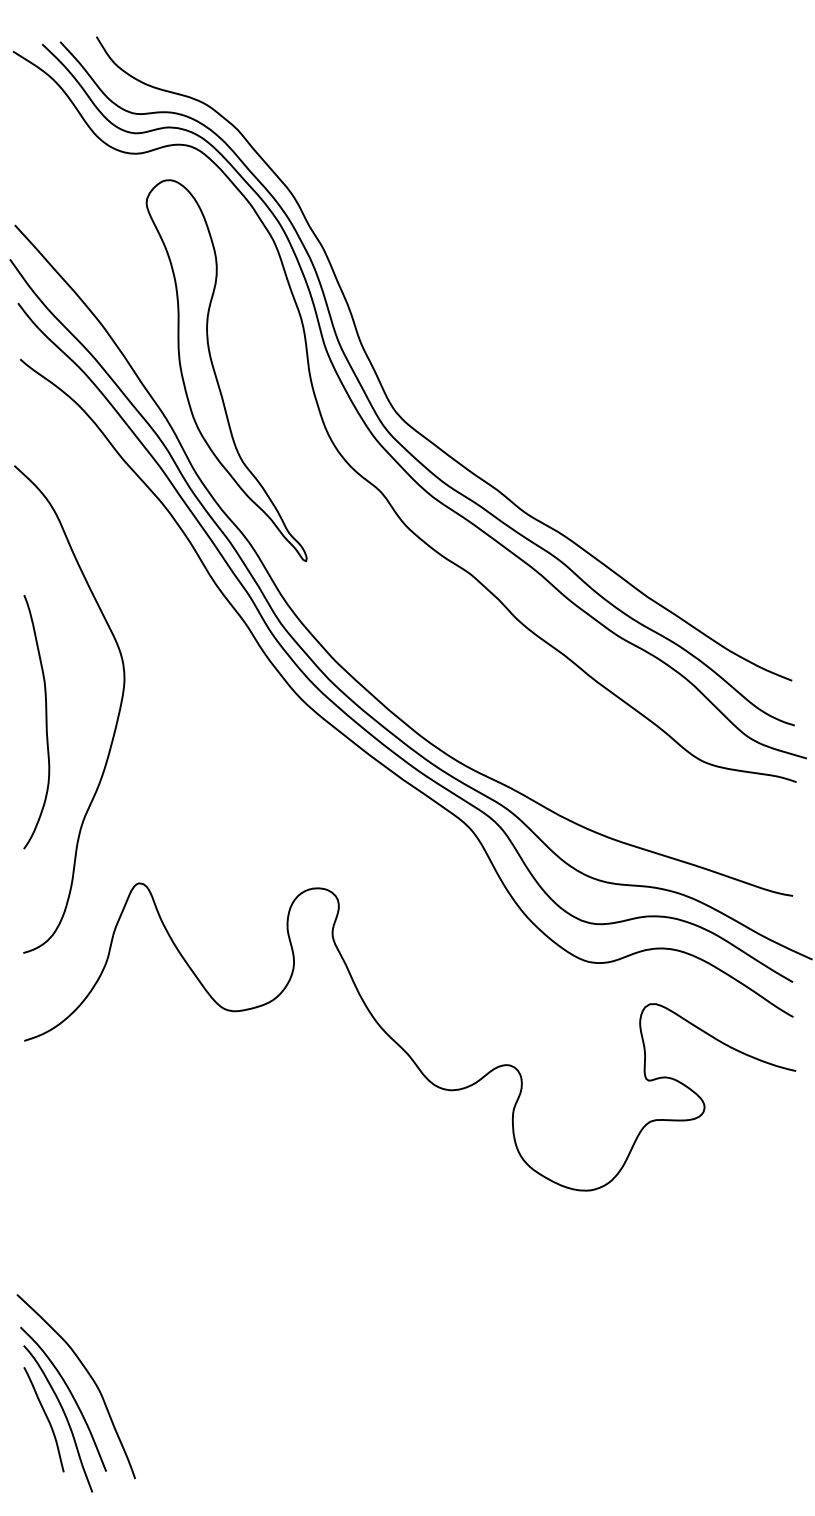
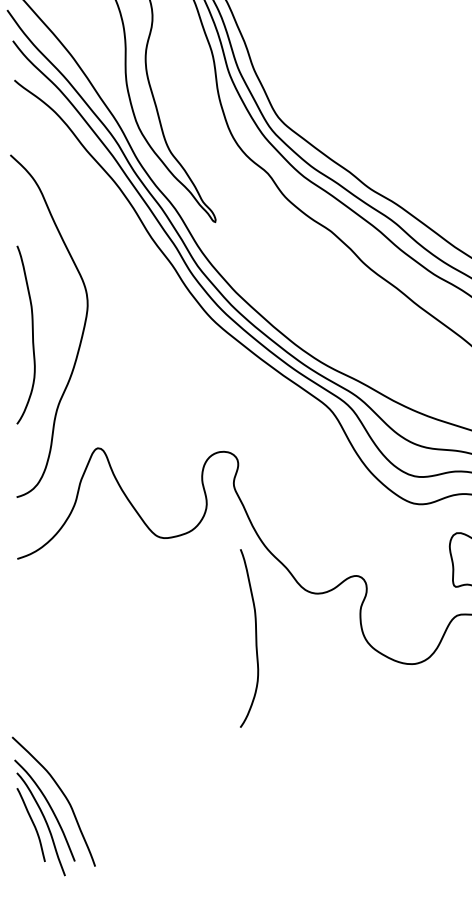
curve: (363, 1154) -> (255, 638), added

